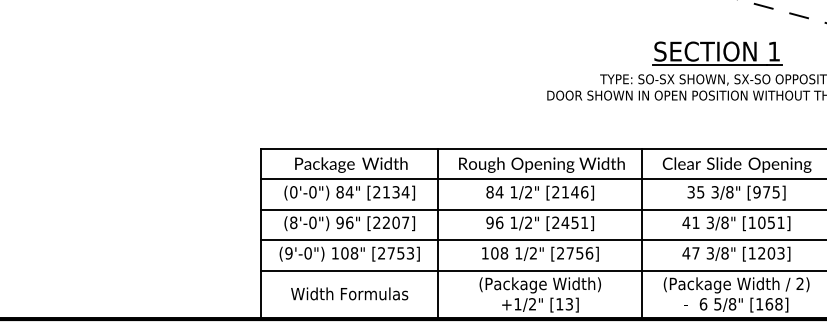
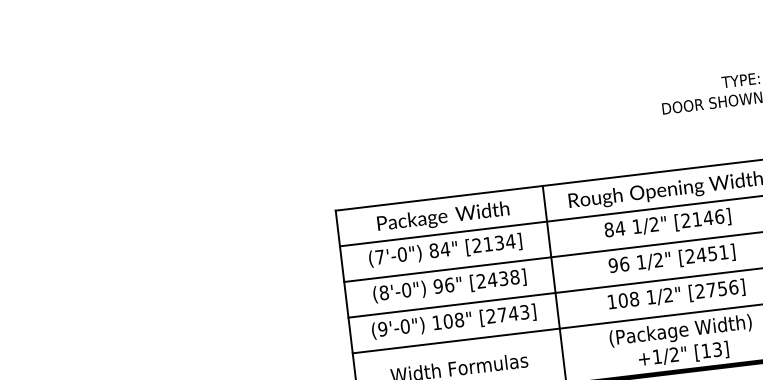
text: (293, 192) -> (379, 257), (0'-0") -> (7'-0")
text: (395, 222) -> (502, 278), [2207] -> [2438]
text: (400, 253) -> (513, 313), [2753] -> [2743]

